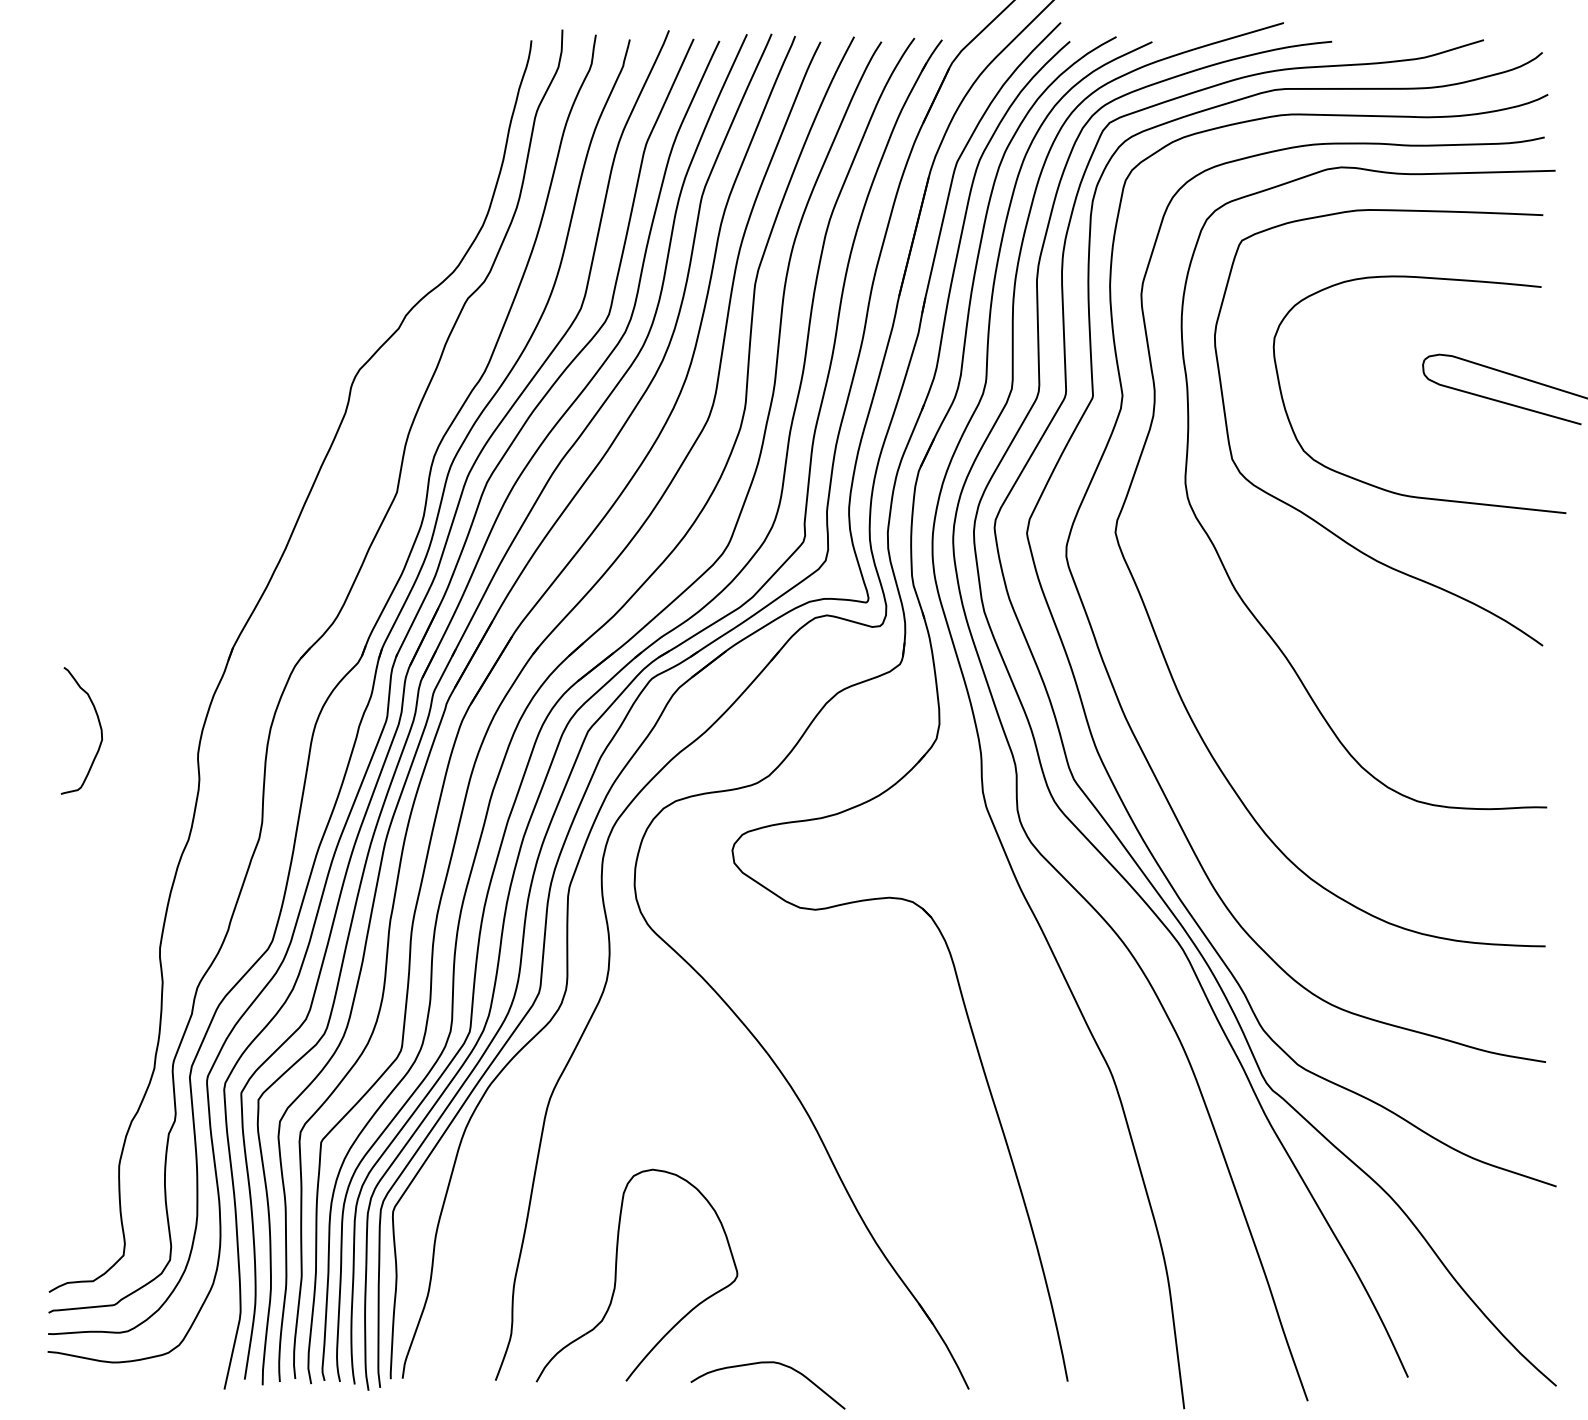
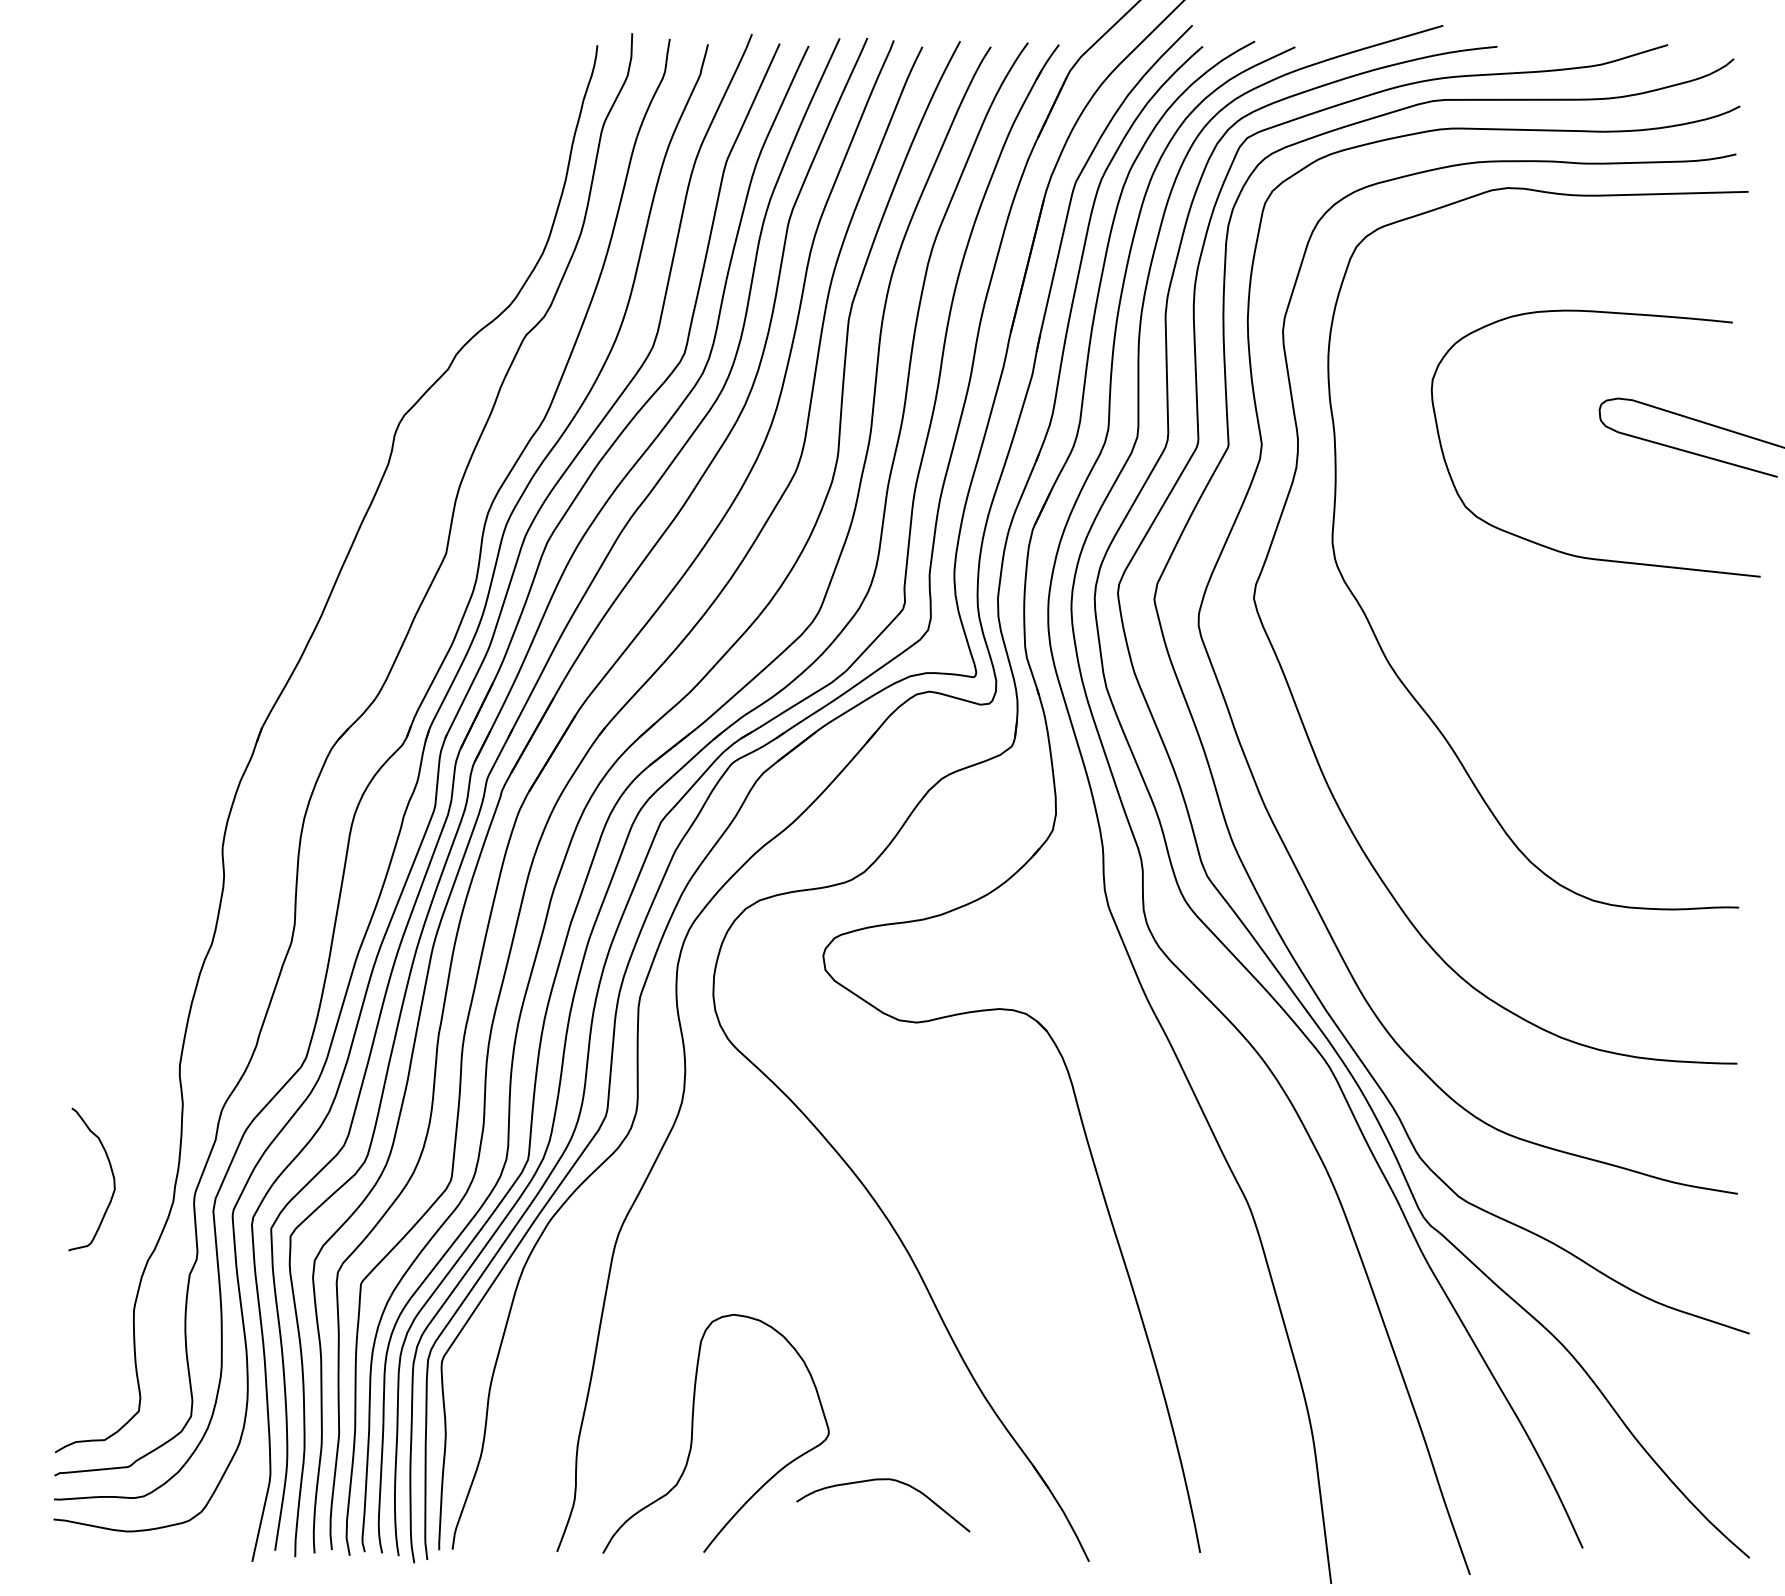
curve: (1315, 520) -> (1478, 584), removed
curve: (99, 725) -> (111, 1173), moved
curve: (768, 1363) -> (883, 1480), moved

